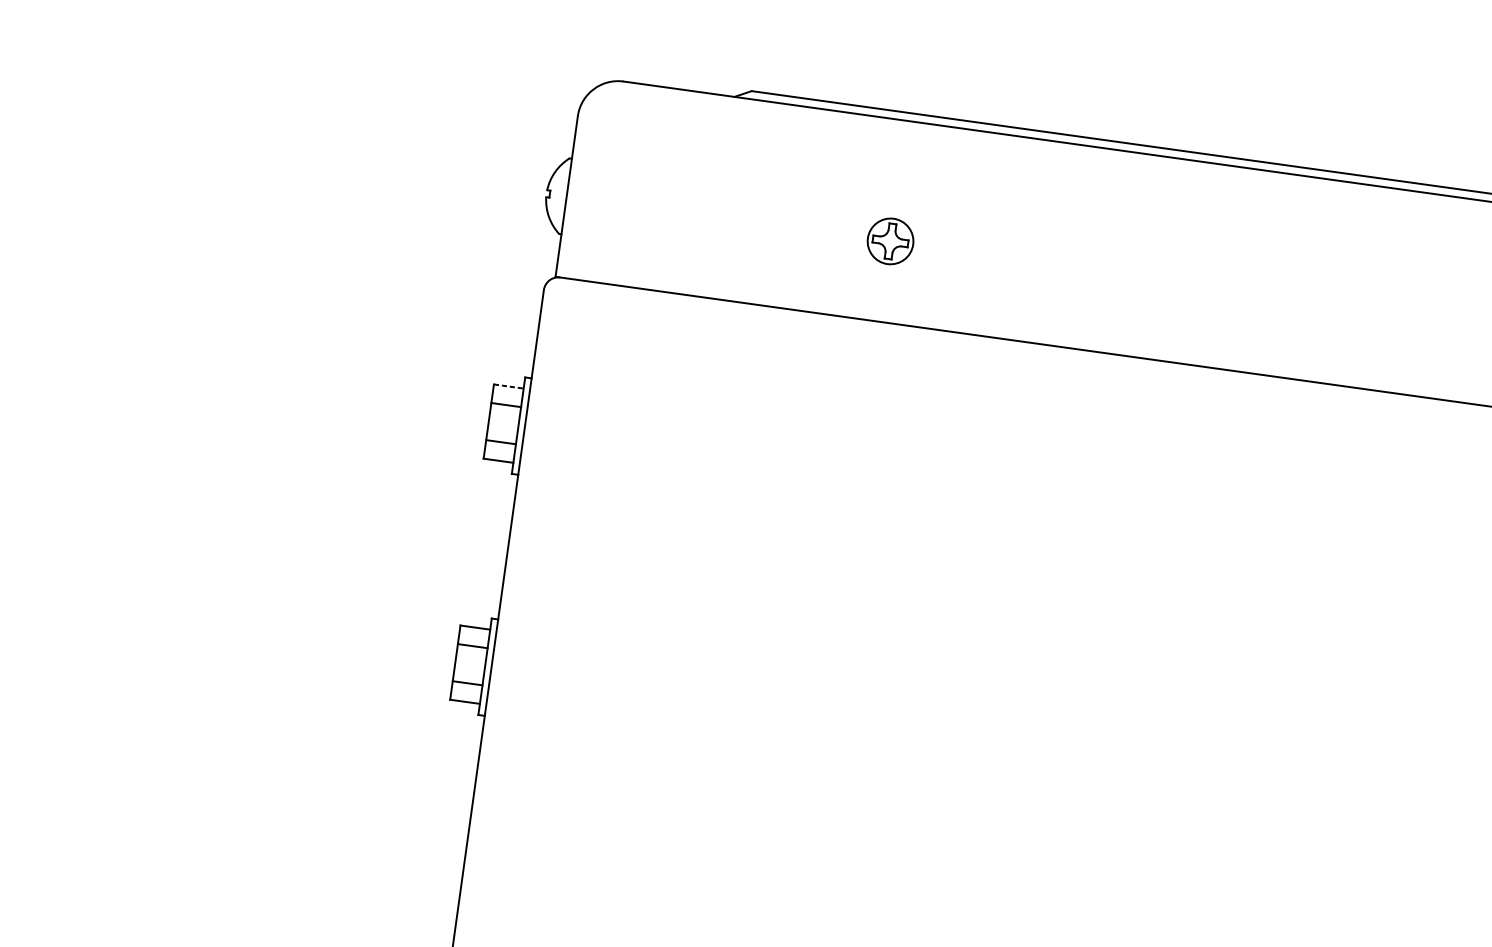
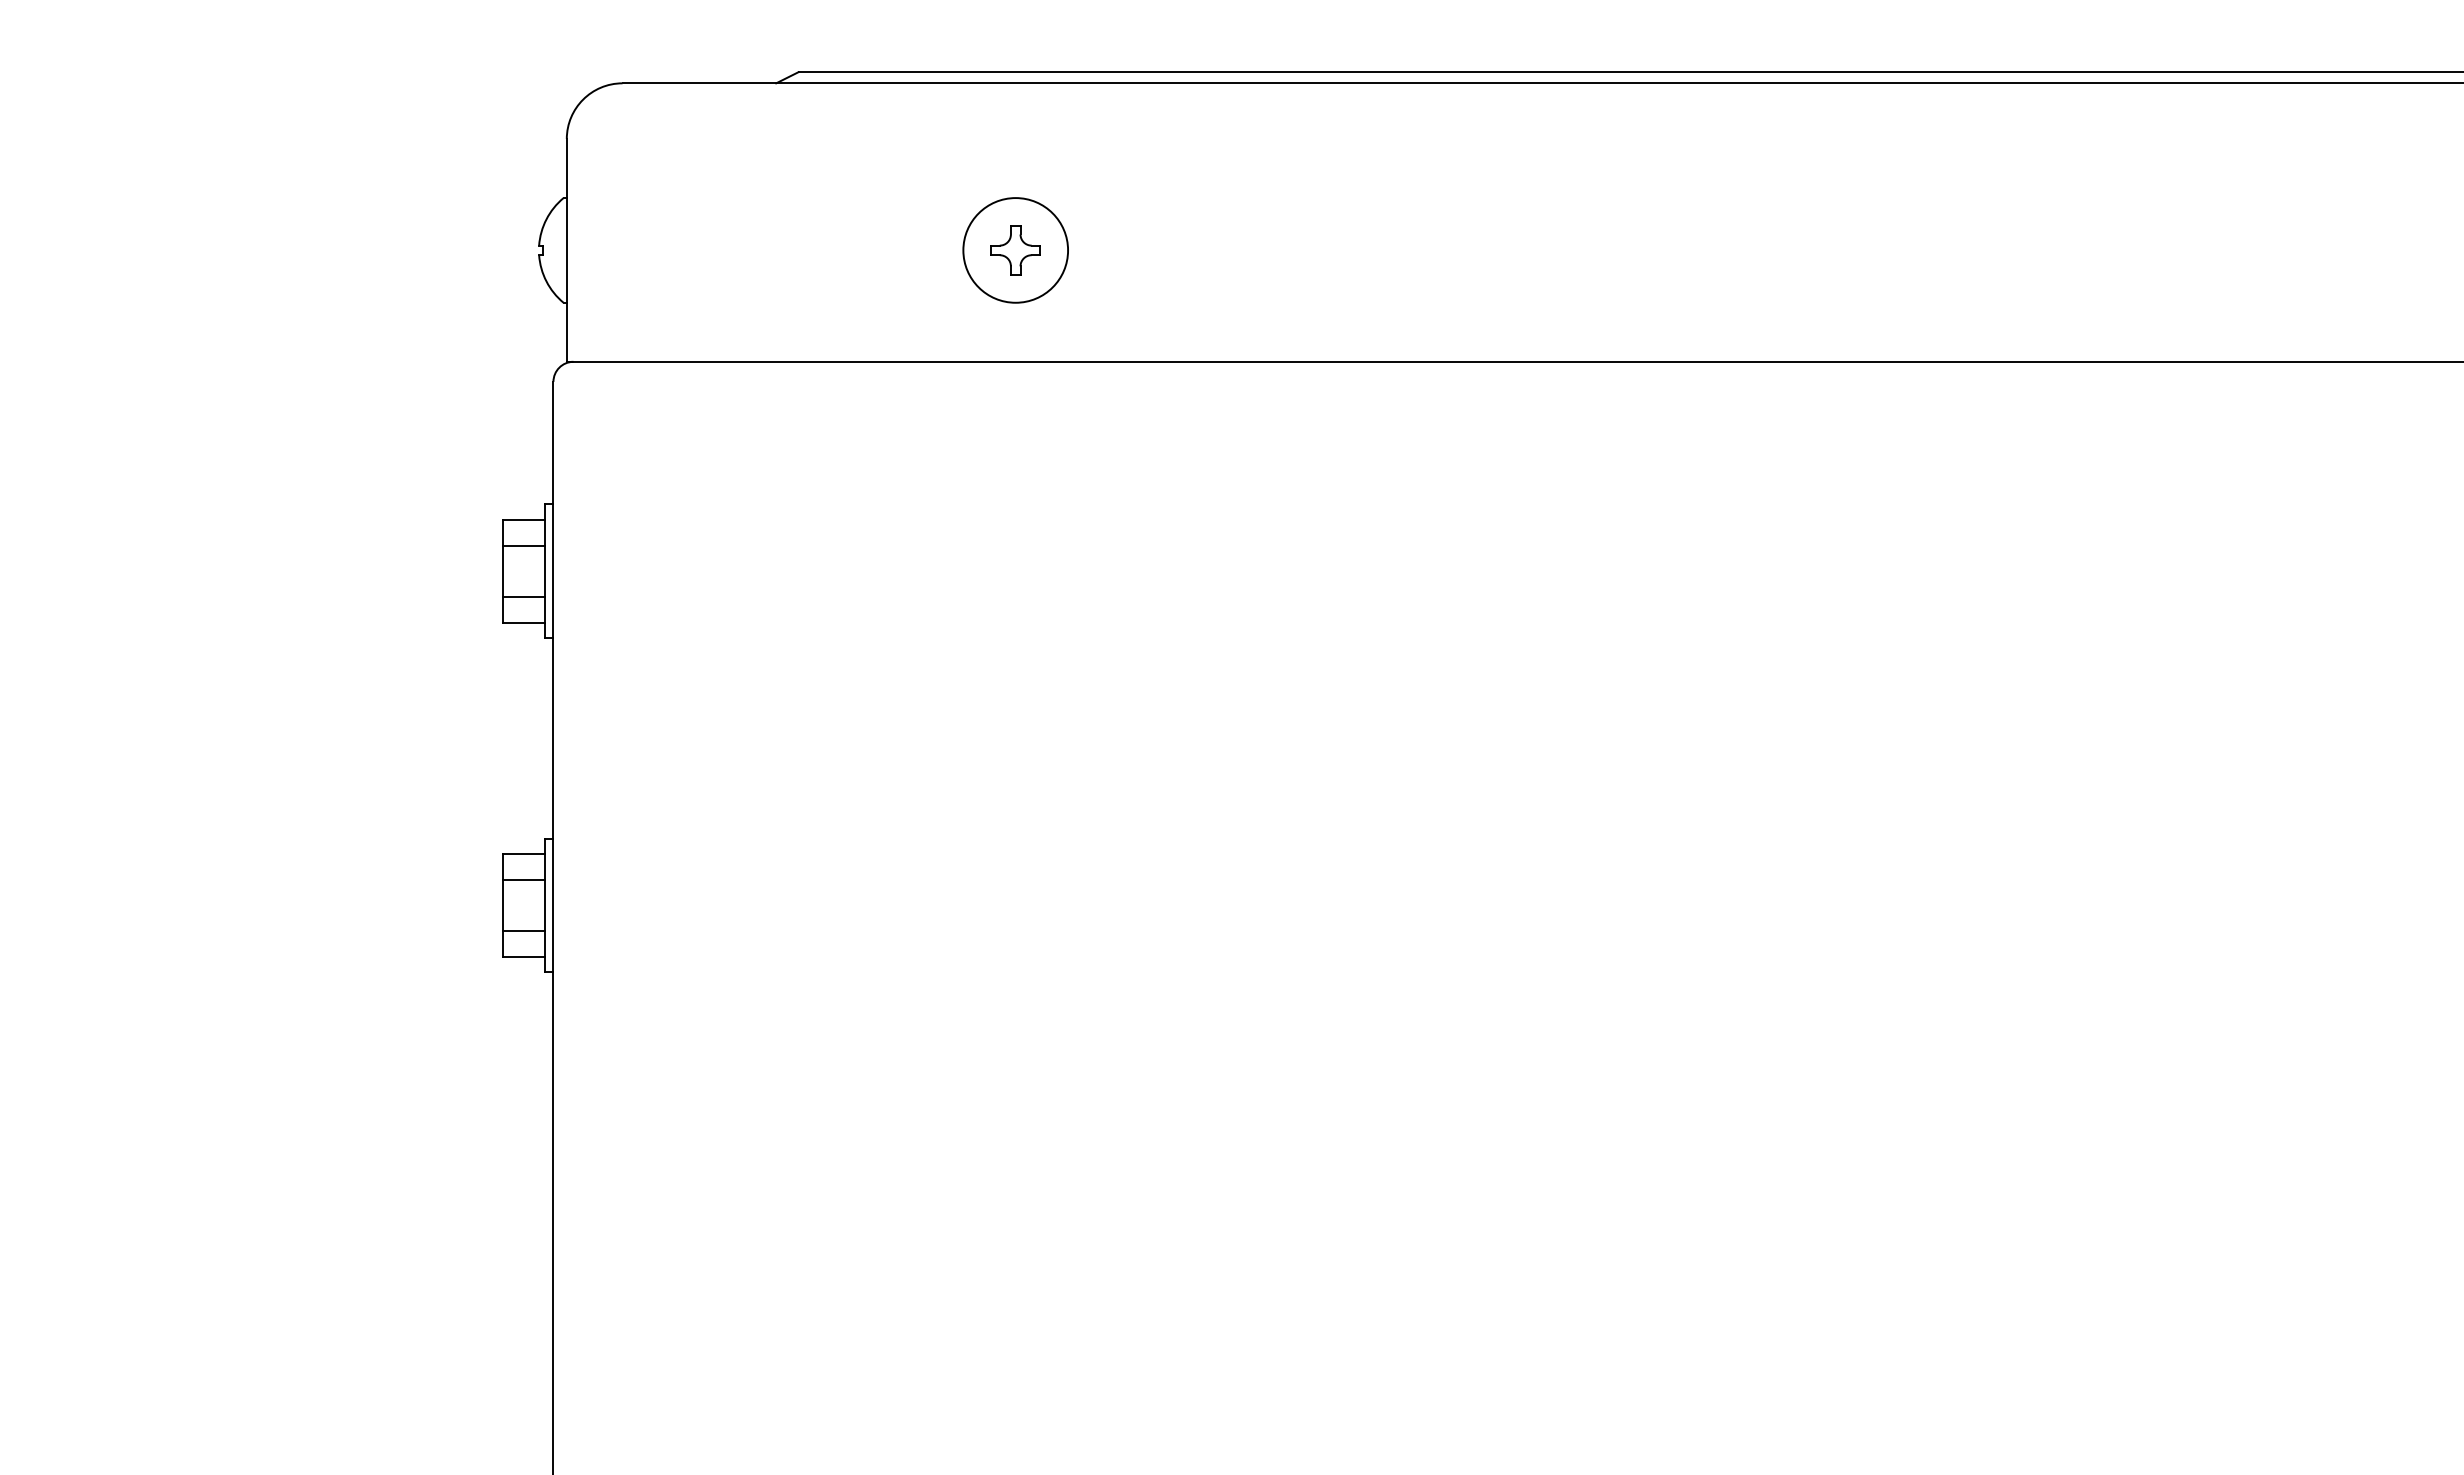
circle: (890, 241) -> (1015, 250), size x1.67
line: (508, 386) -> (523, 519), dashed -> solid

